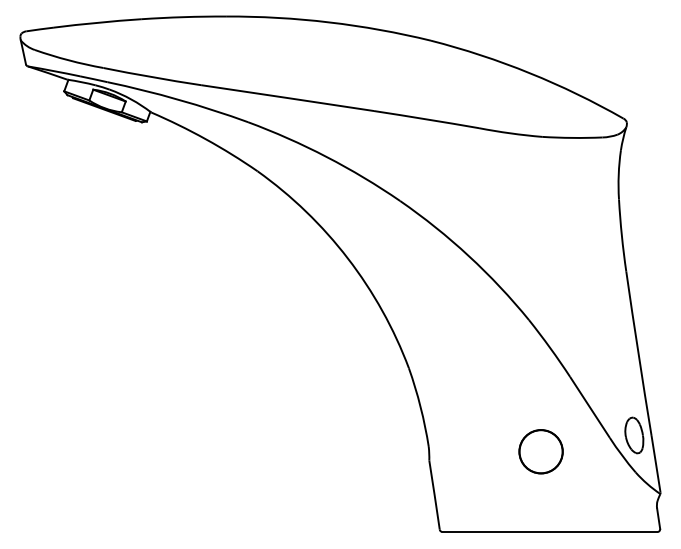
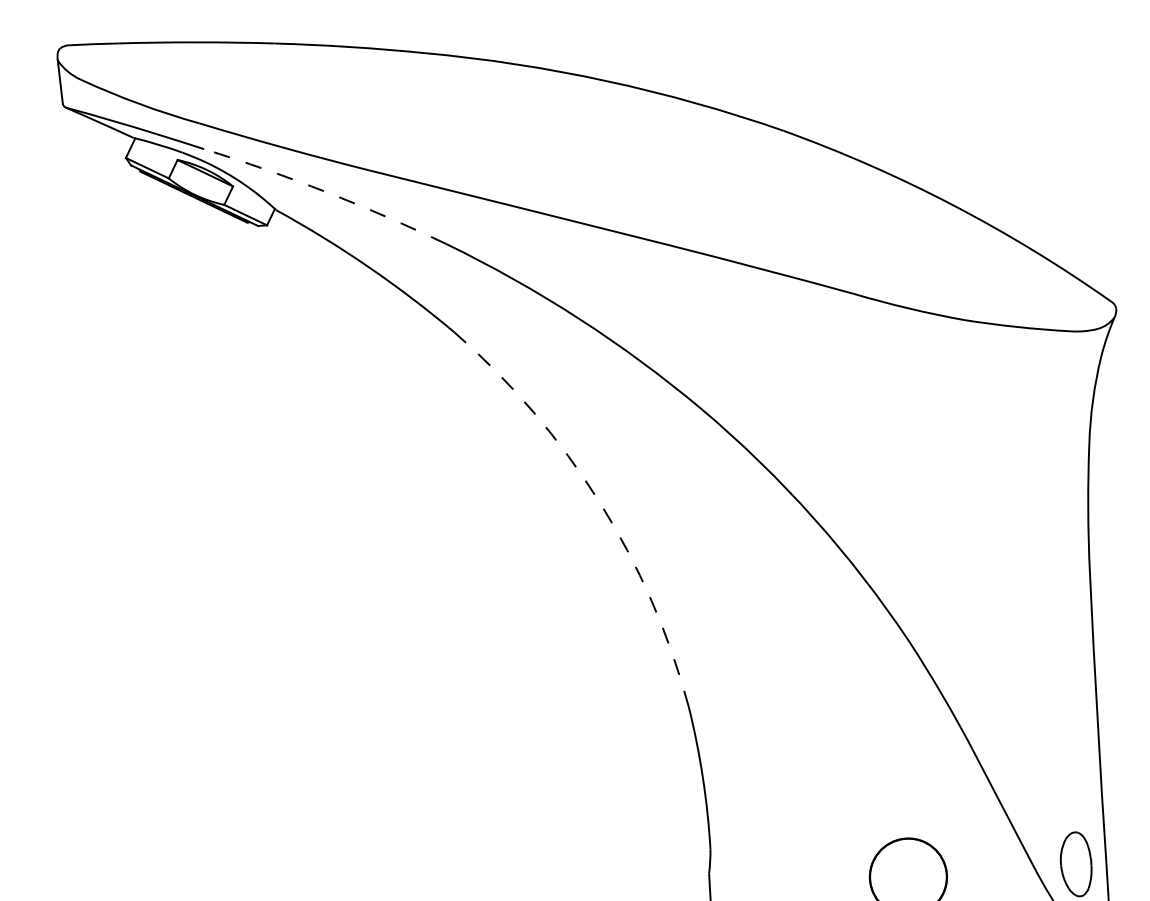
arc: (178, 99) -> (326, 191), solid -> dashed
arc: (347, 258) -> (598, 502), solid -> dashed

